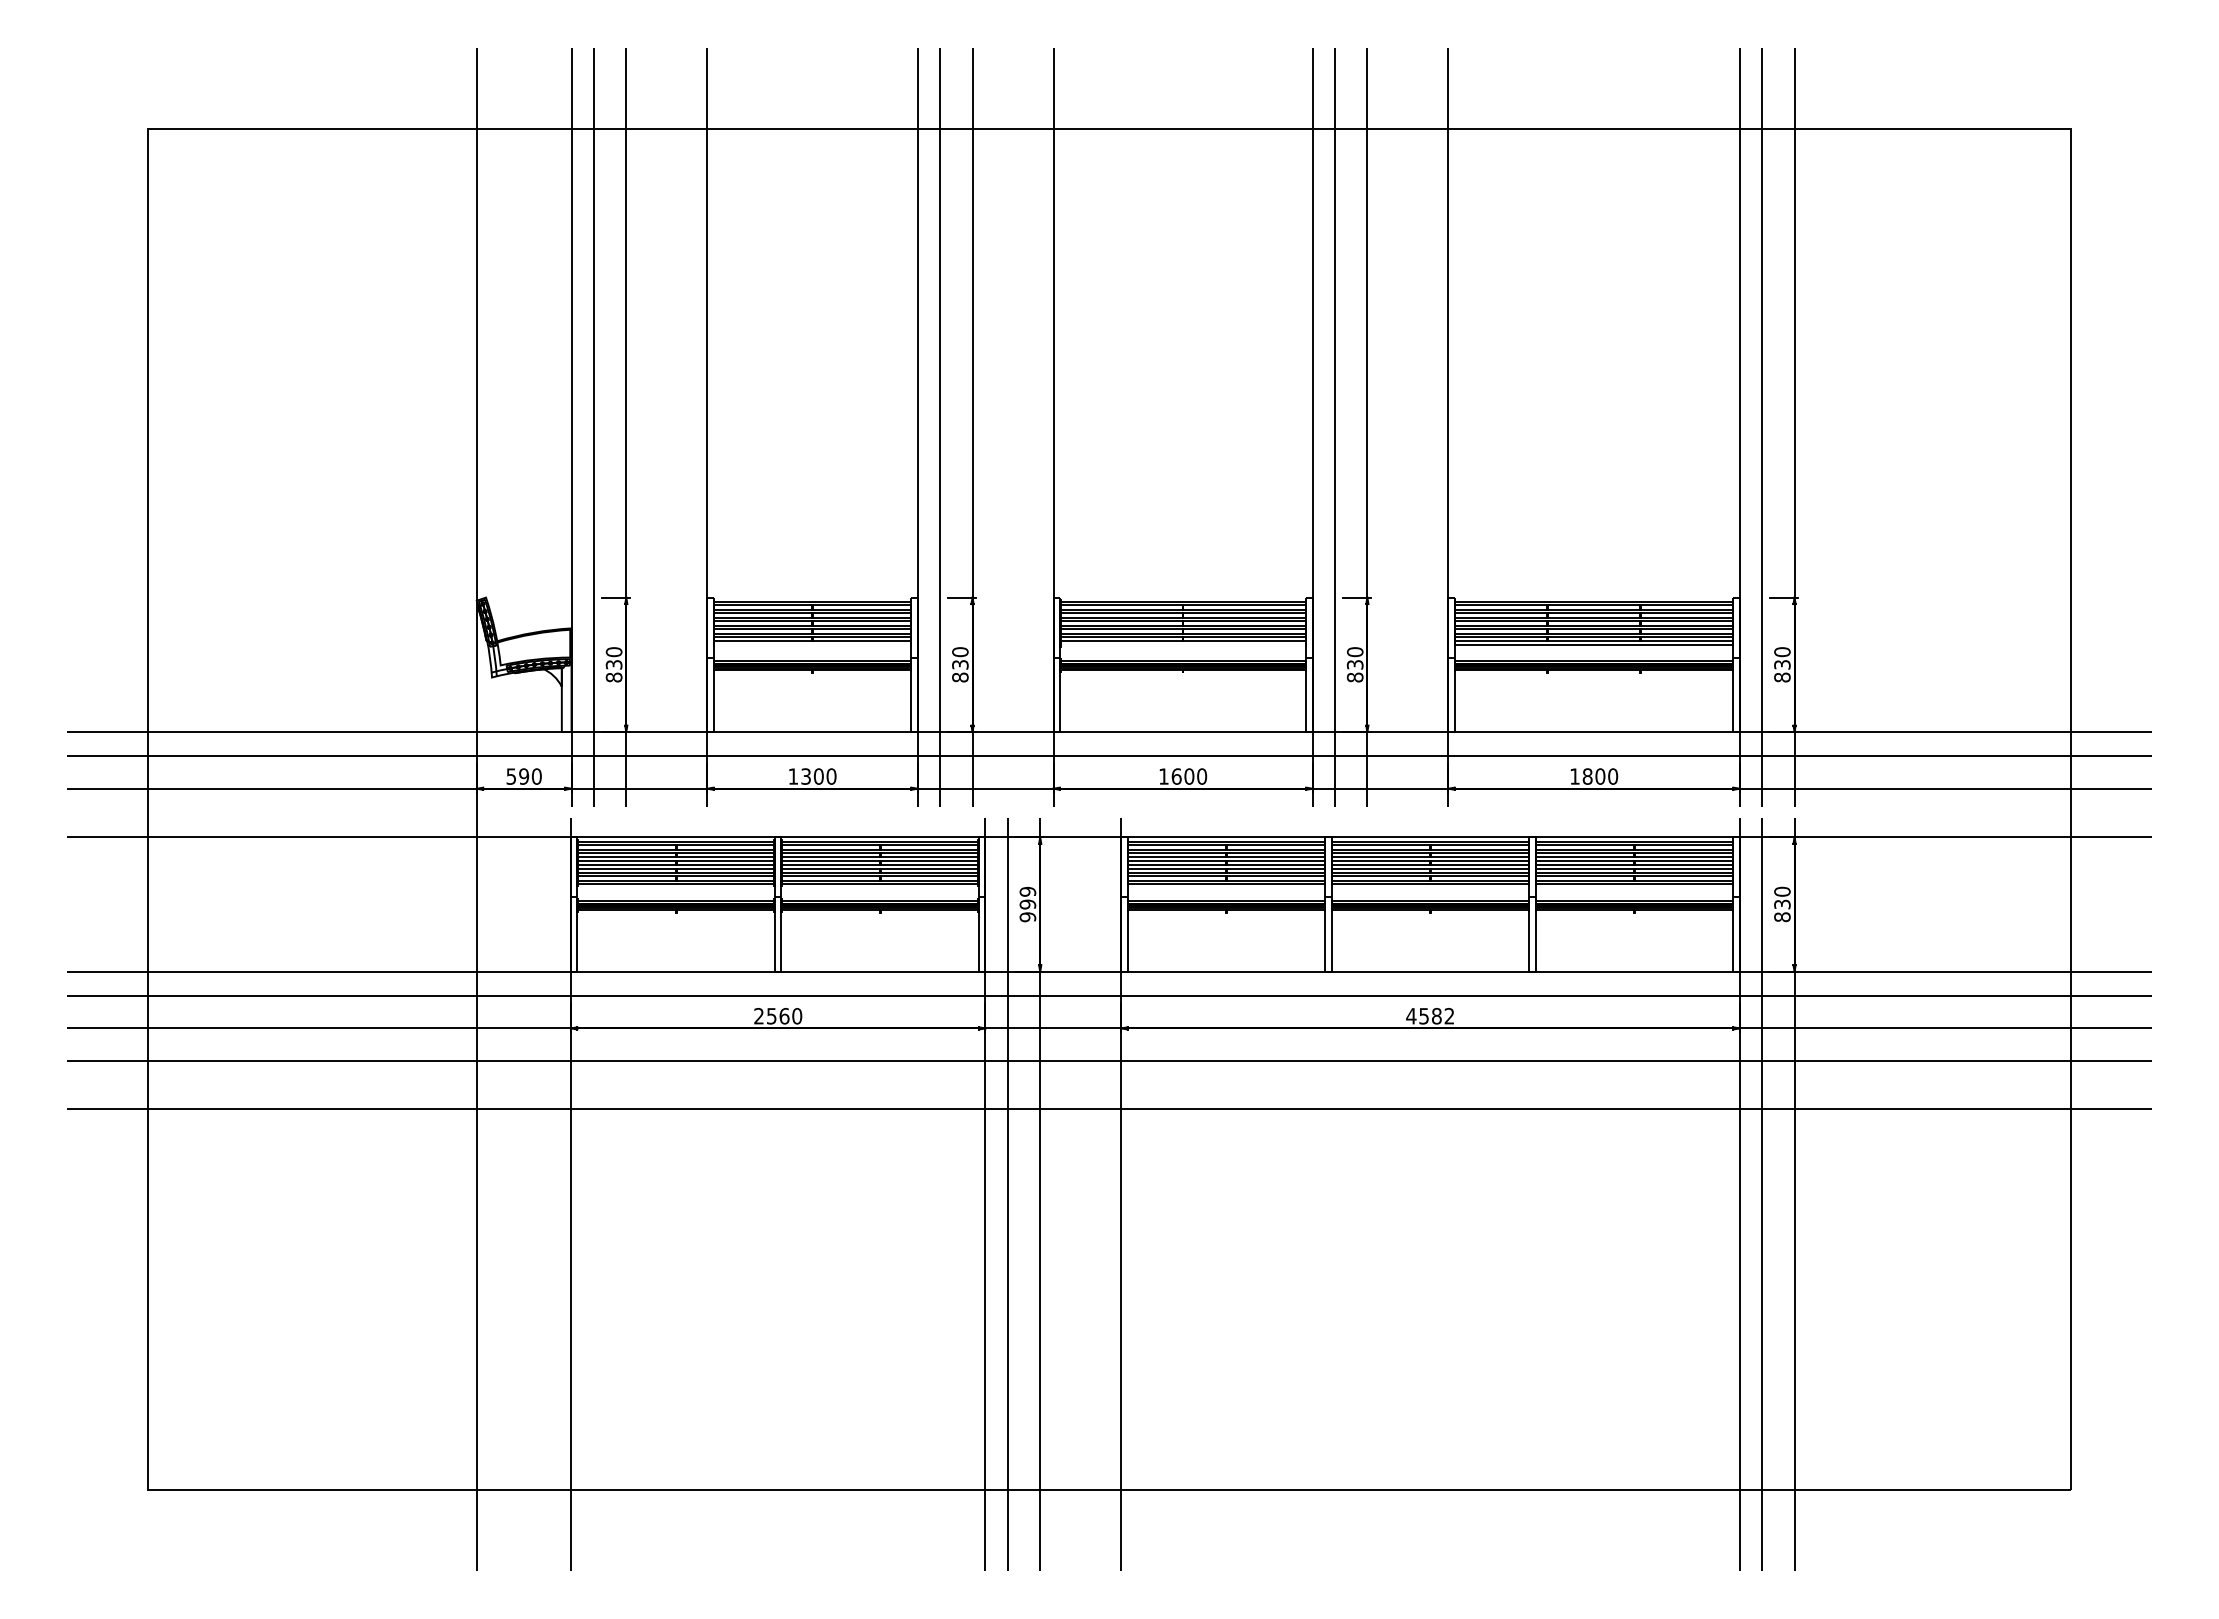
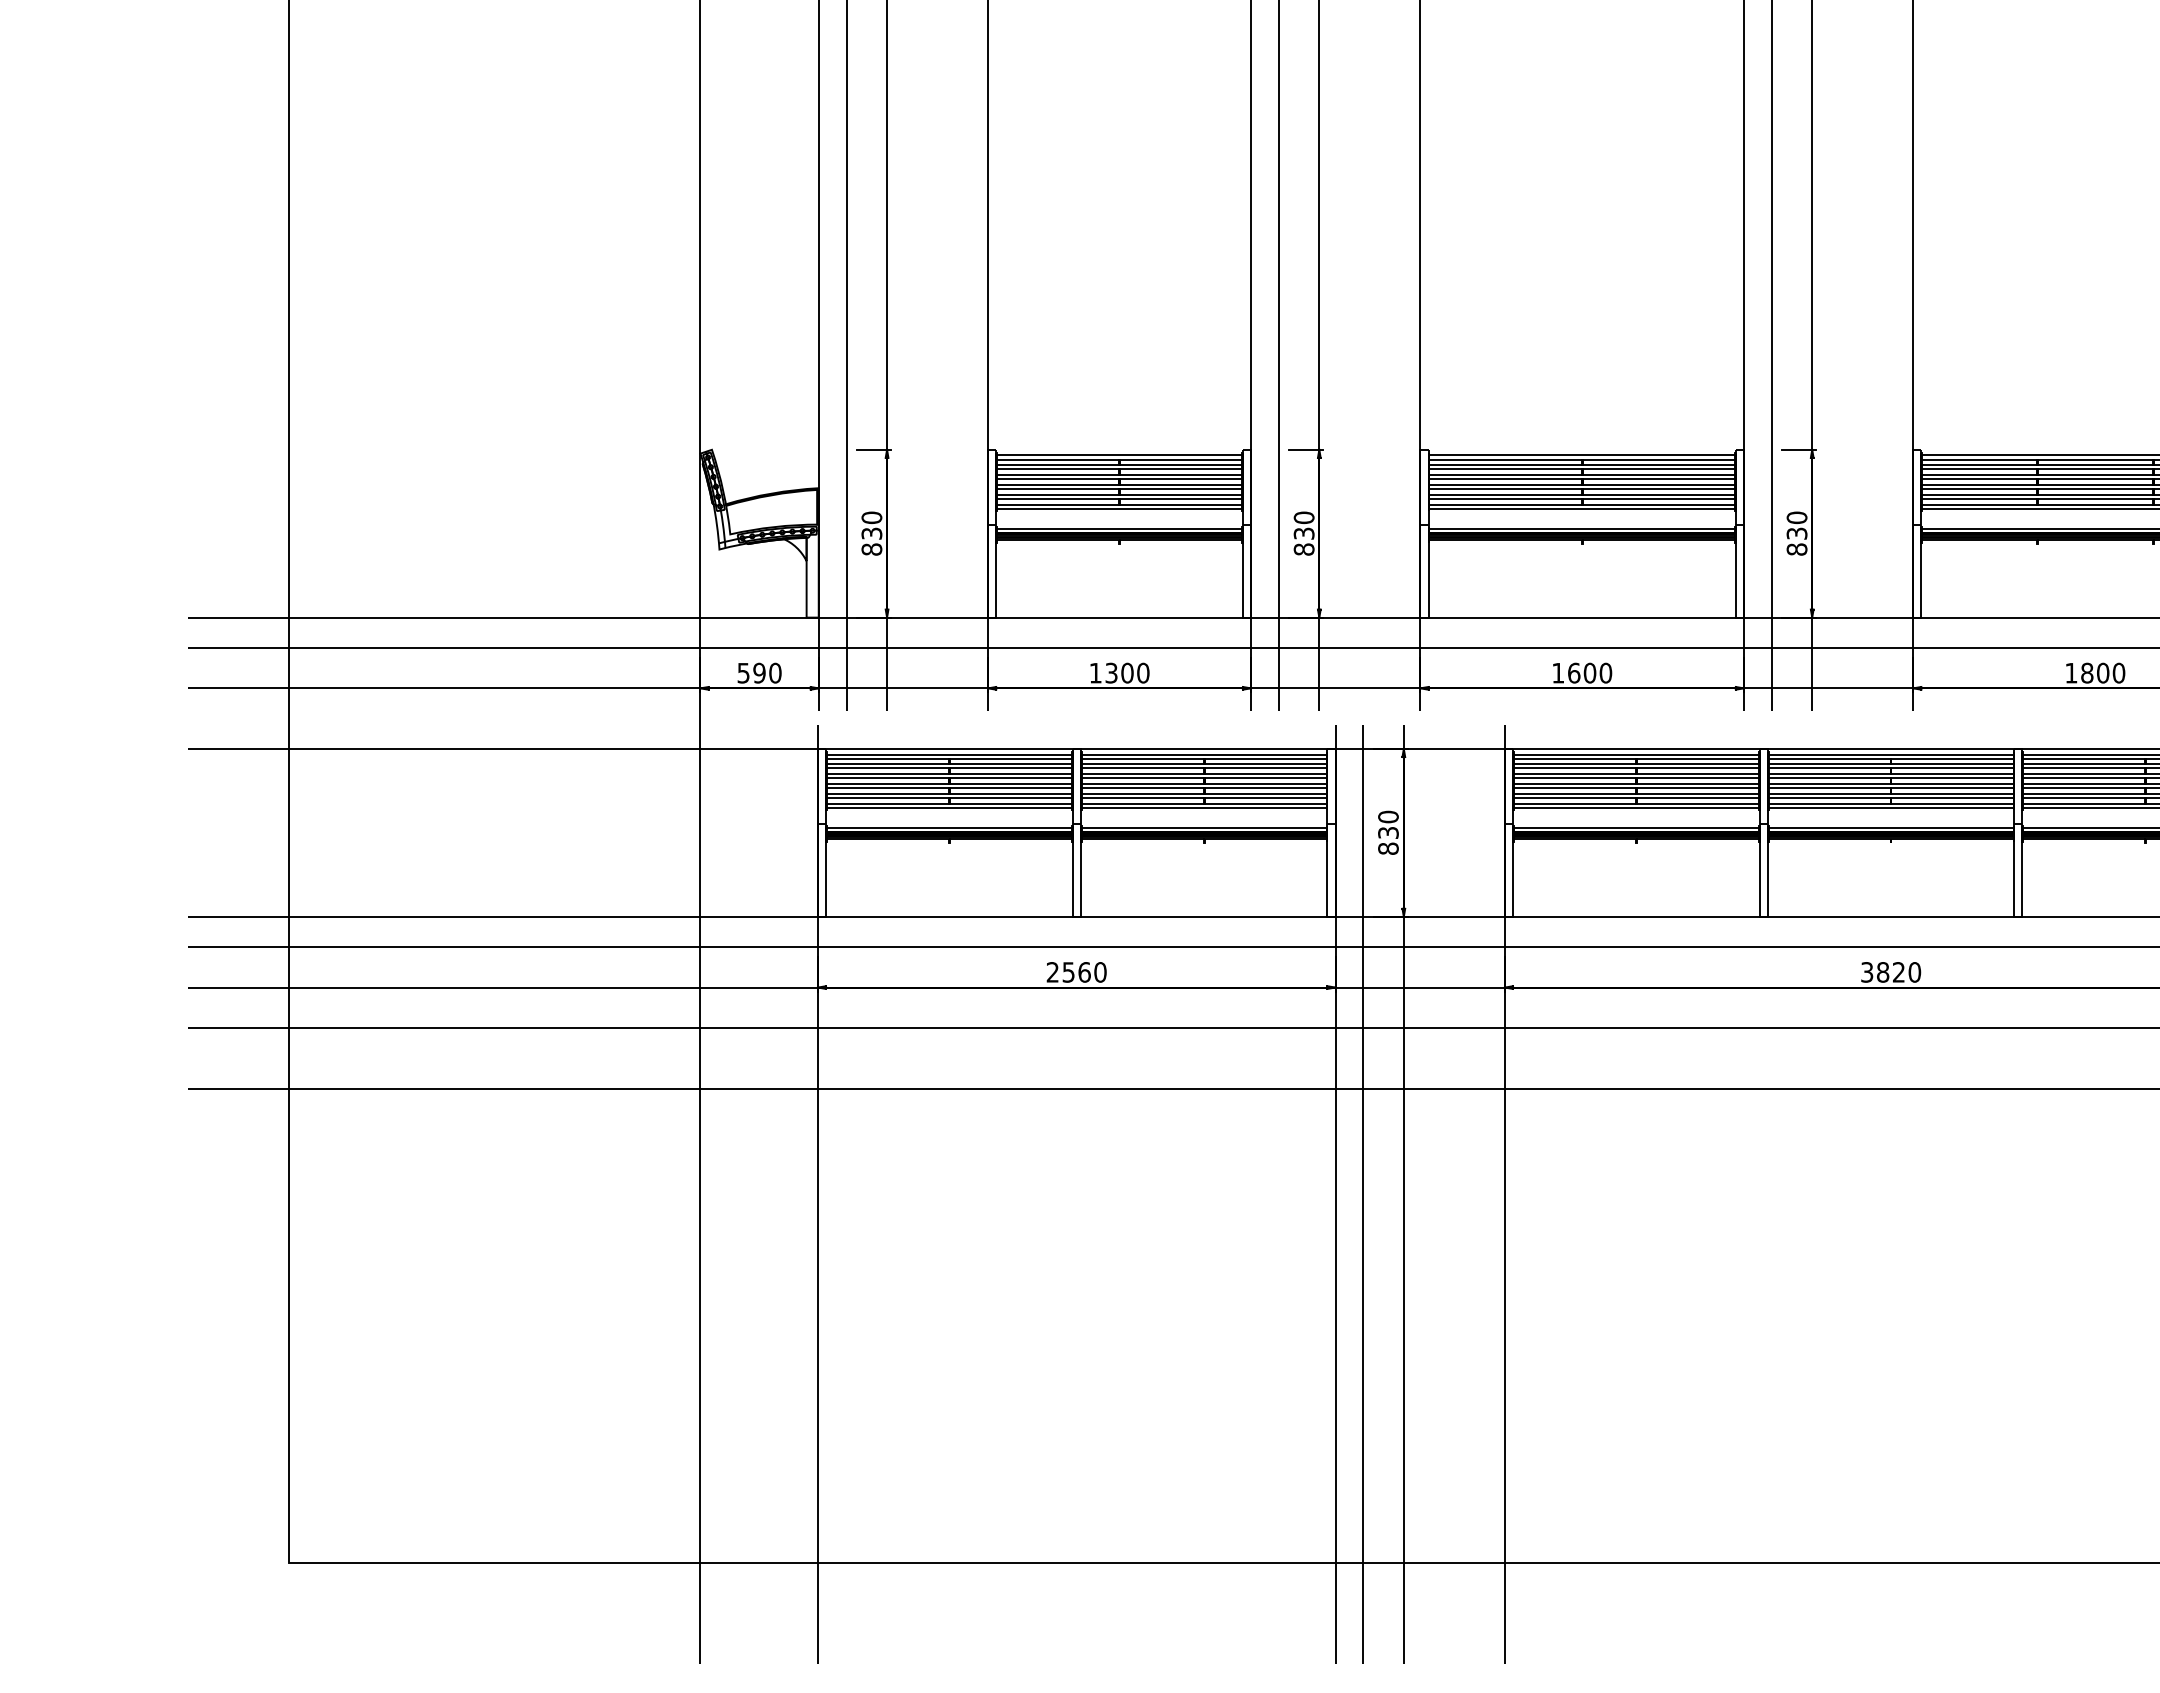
line: (812, 644) -> (1119, 508), added
line: (1182, 644) -> (1581, 508), added
text: (1027, 904) -> (1387, 832), 999 -> 830
text: (1430, 1016) -> (1891, 972), 4582 -> 3820

